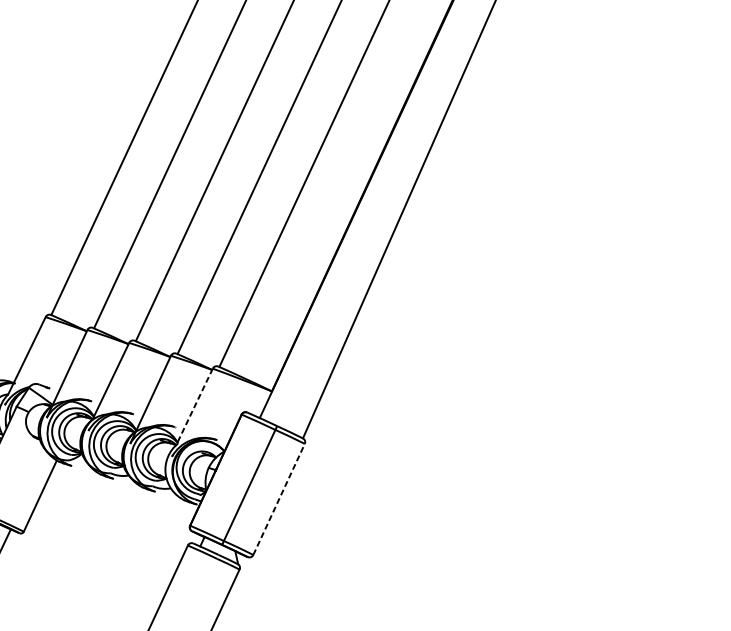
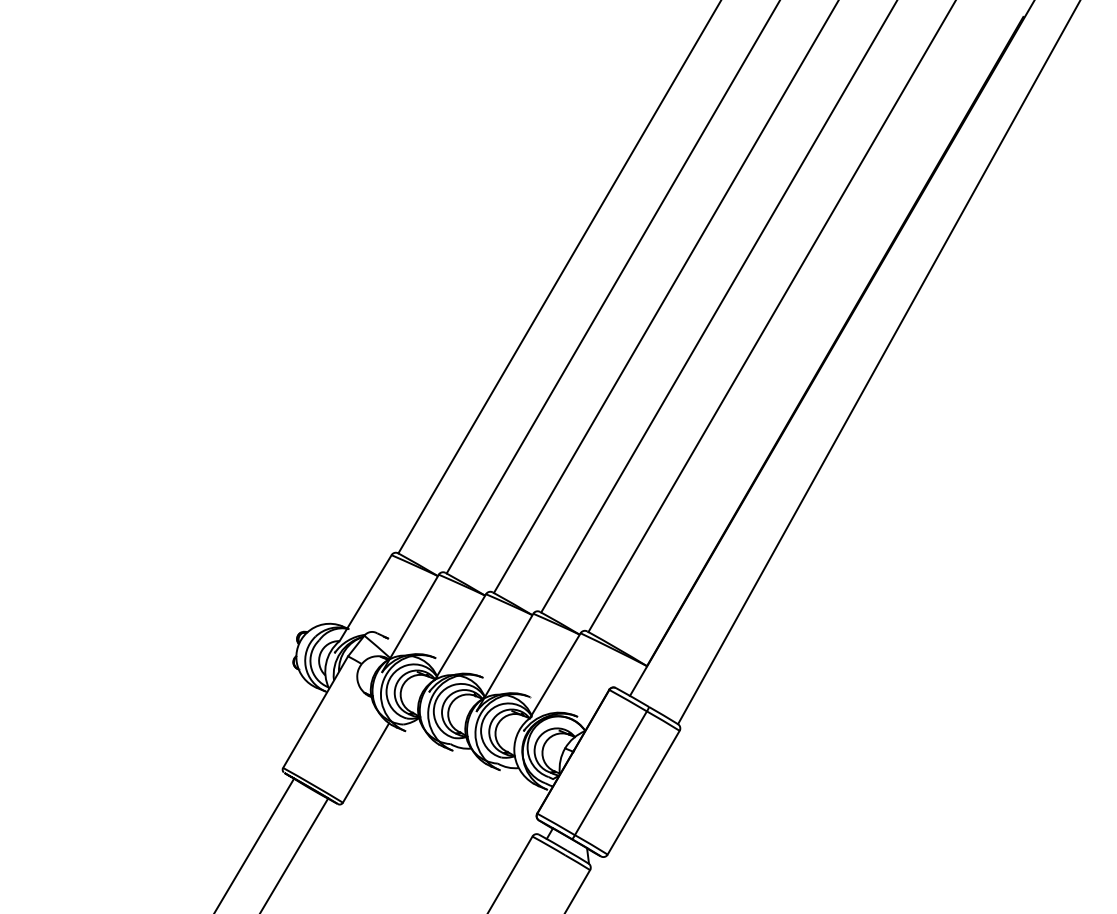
line: (194, 406) -> (555, 675), dashed -> solid
line: (278, 499) -> (643, 792), dashed -> solid

